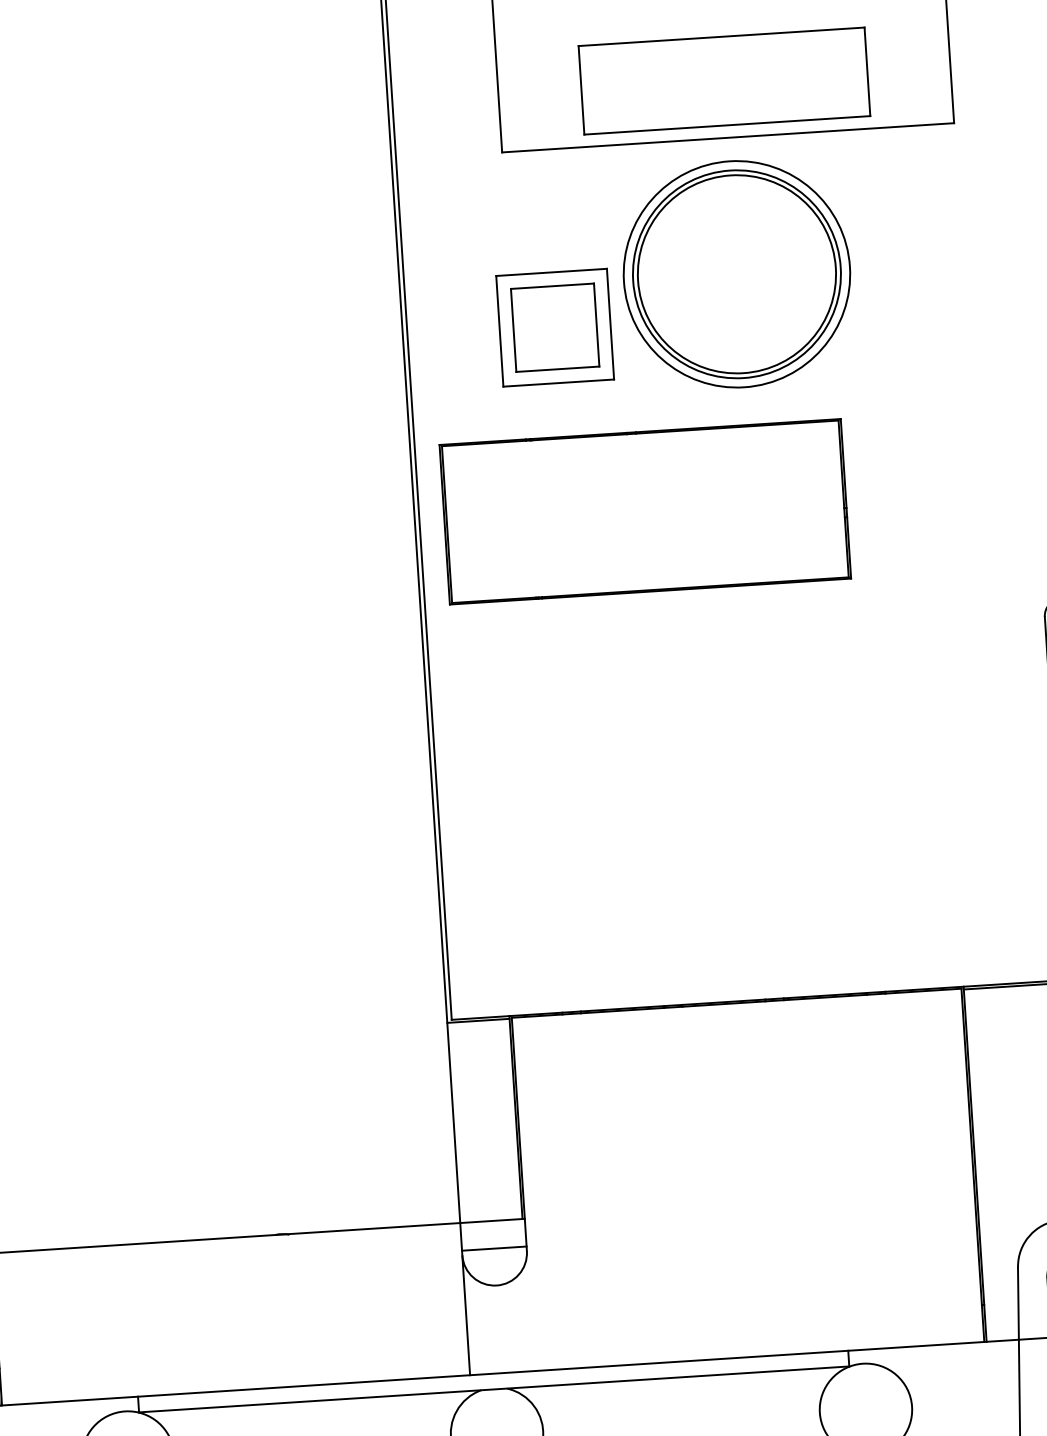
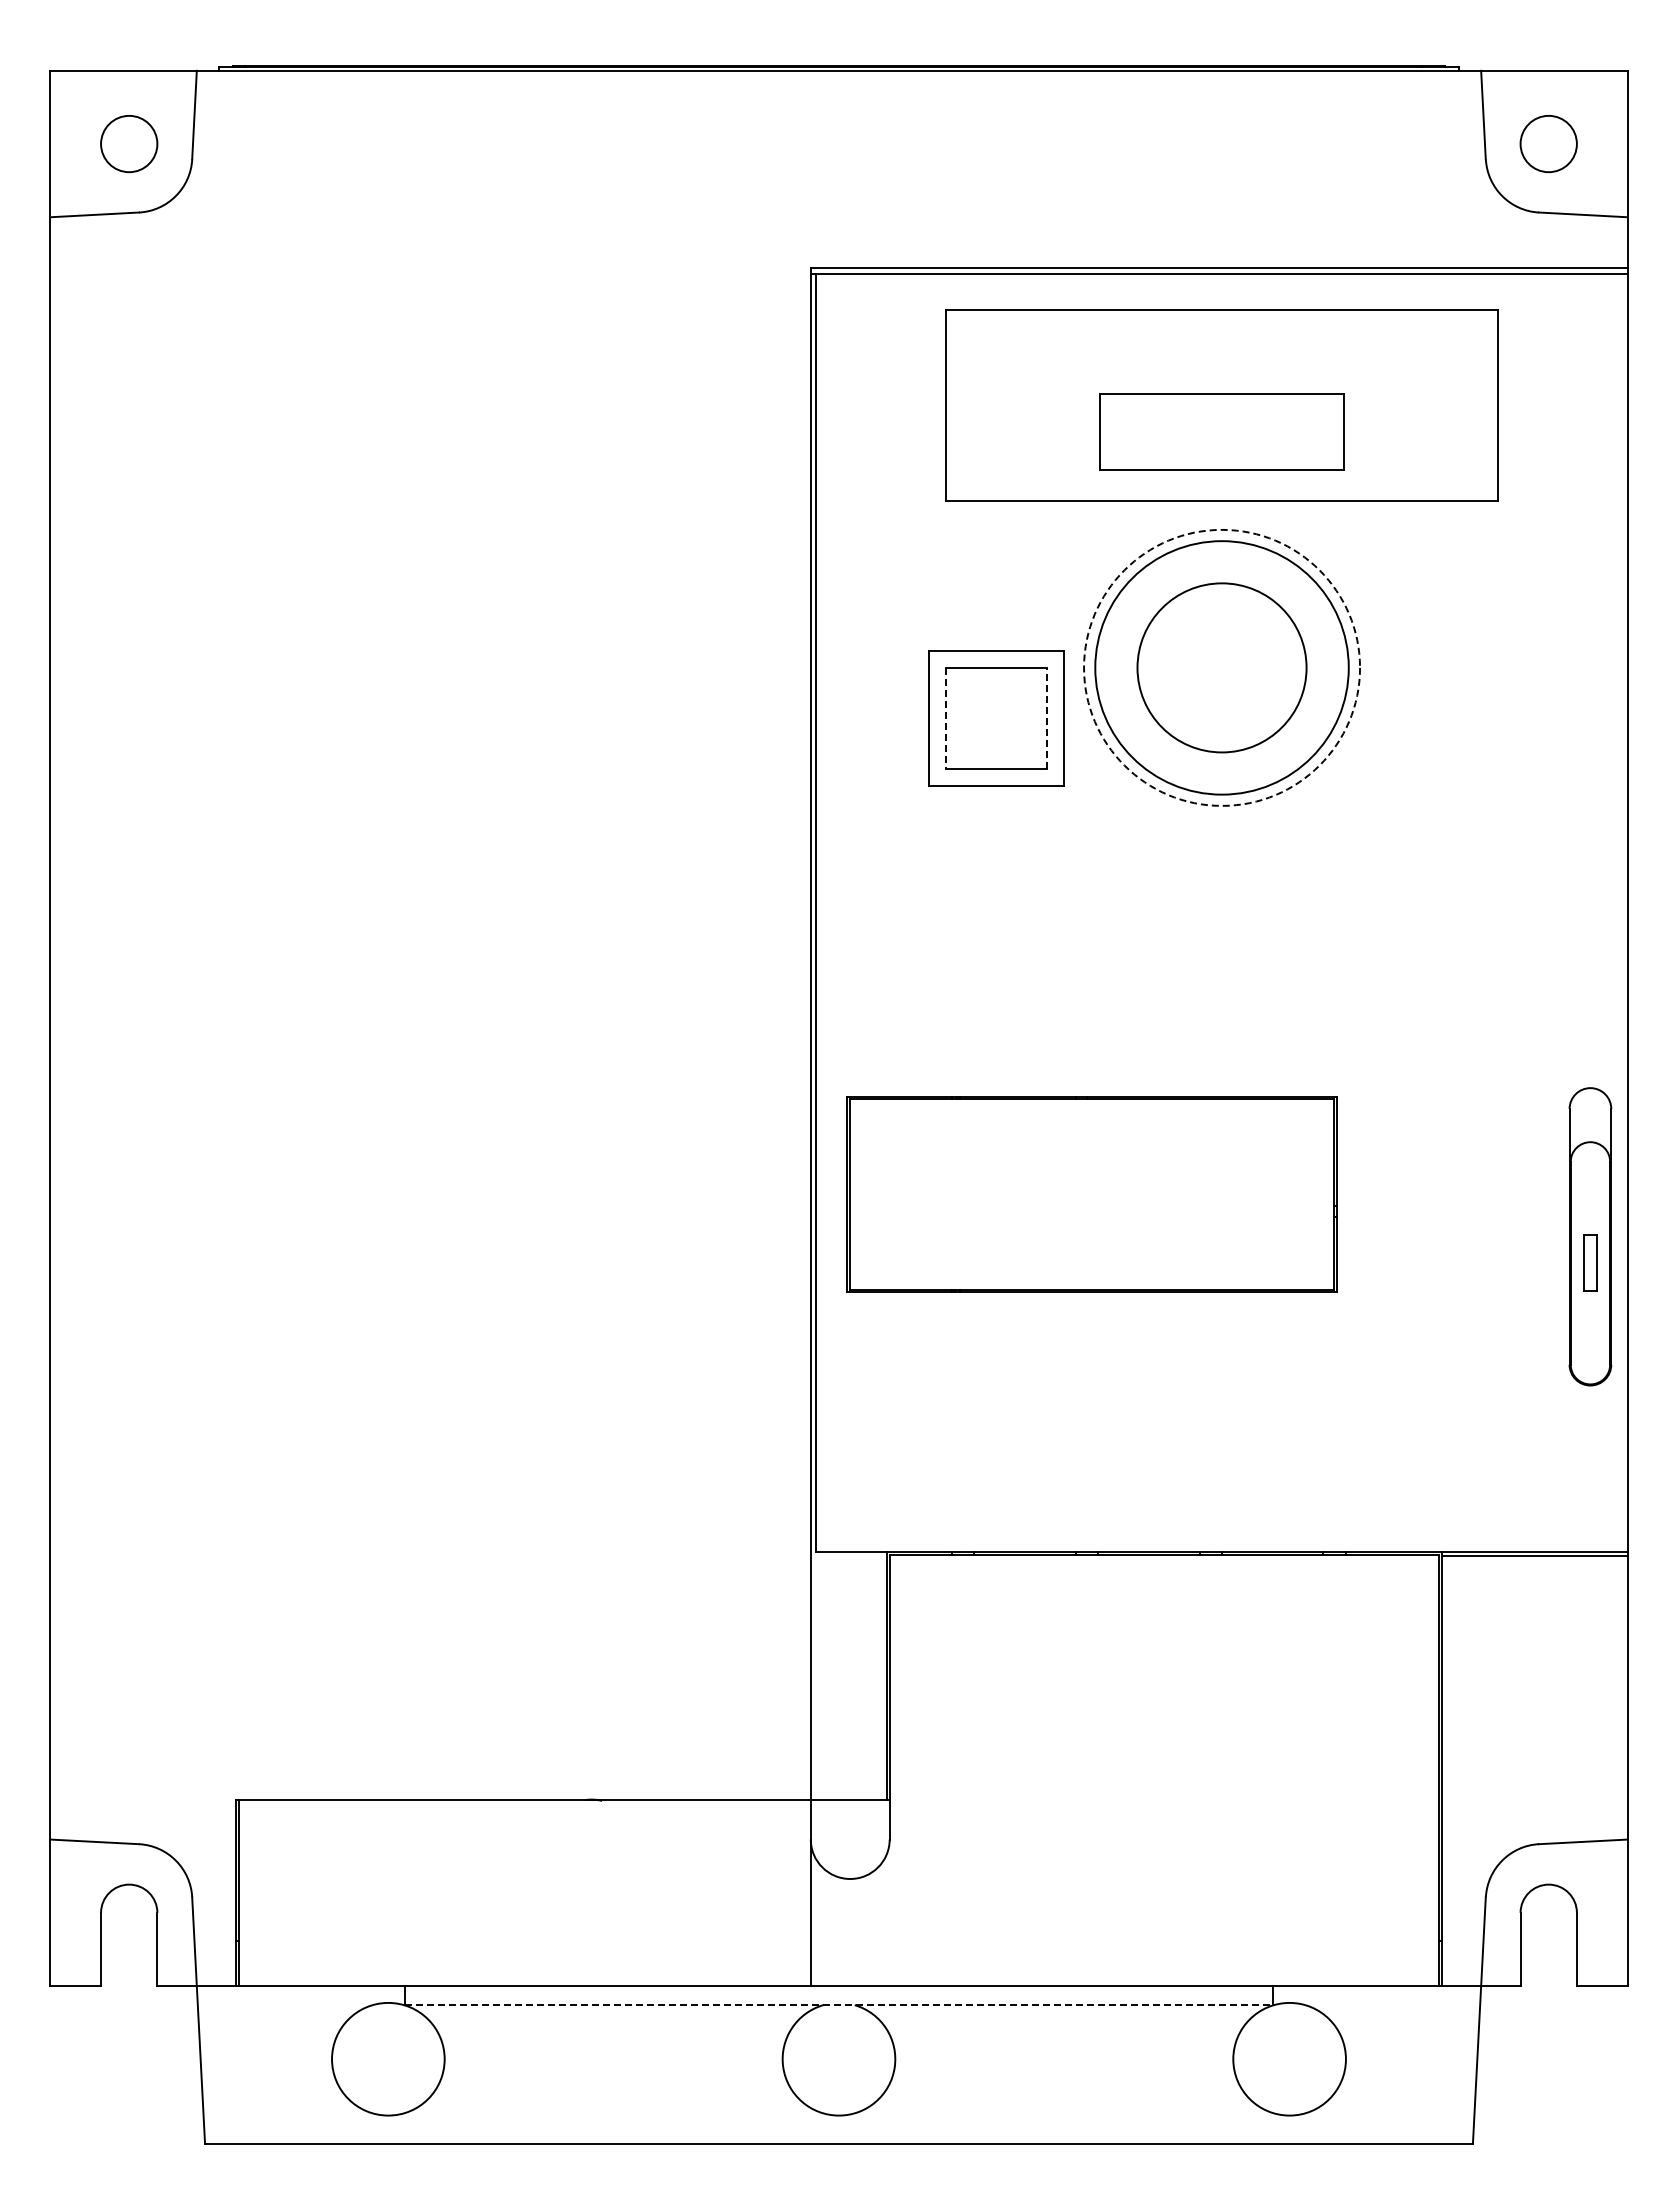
part: (724, 80) -> (1221, 431), size x0.7
circle: (737, 273) -> (1222, 667), solid -> dashed
circle: (736, 274) -> (1221, 667), size x0.7
line: (596, 324) -> (1047, 718), solid -> dashed
line: (514, 330) -> (946, 718), solid -> dashed
part: (645, 511) -> (1091, 1194), moved
line: (478, 1020) -> (848, 1555), removed
line: (493, 1248) -> (849, 1833), removed
line: (493, 1389) -> (838, 2005), solid -> dashed

